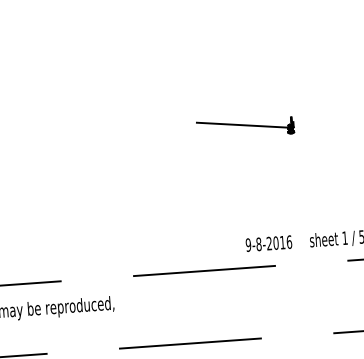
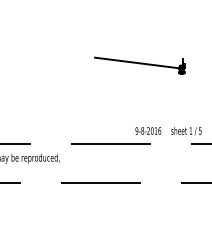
part: (244, 127) -> (139, 65), size x1.67

